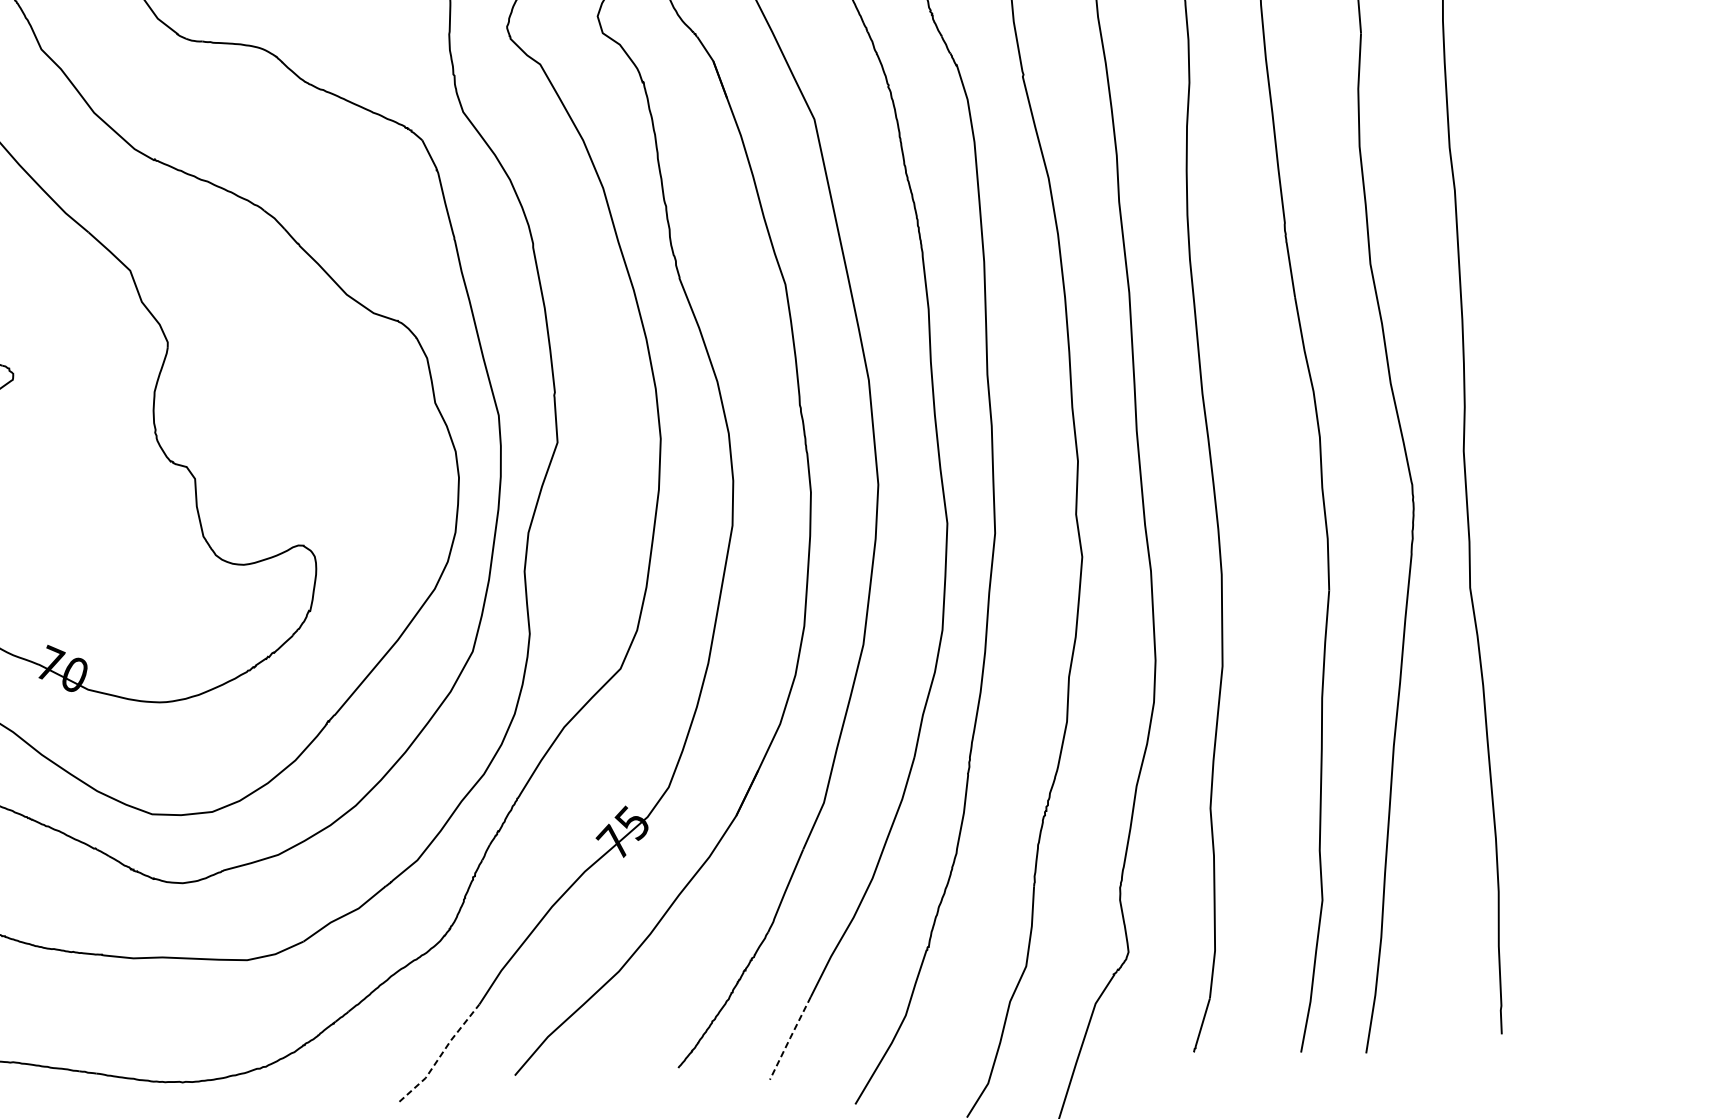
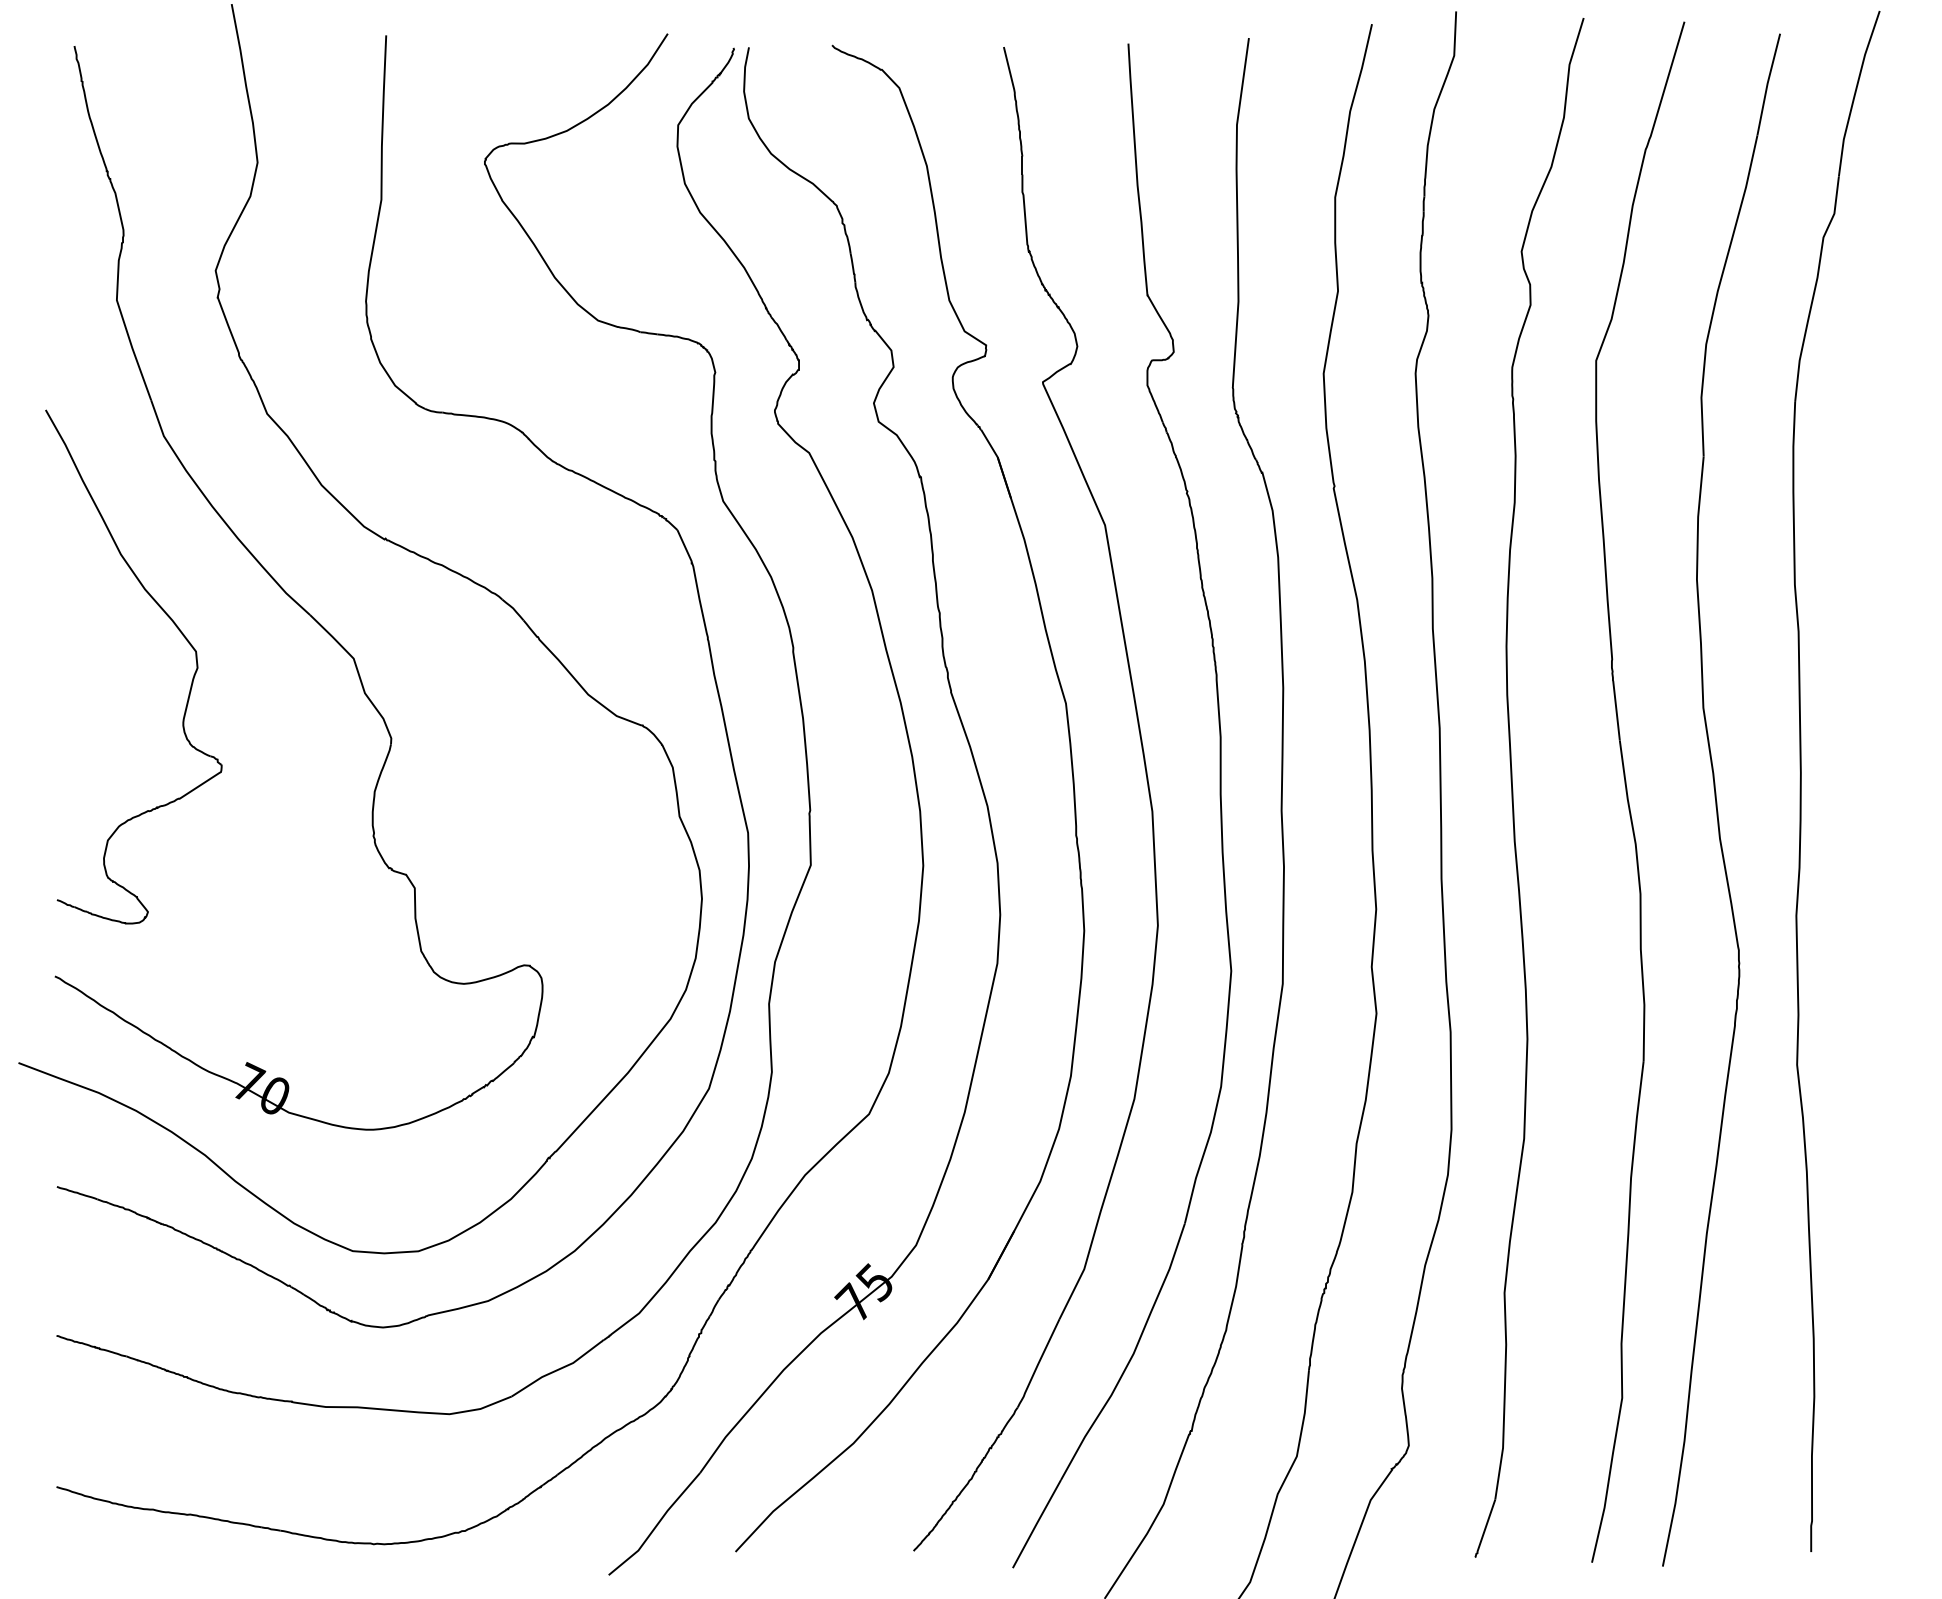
line: (789, 1037) -> (1036, 1523), dashed -> solid
line: (441, 1054) -> (656, 1525), dashed -> solid

